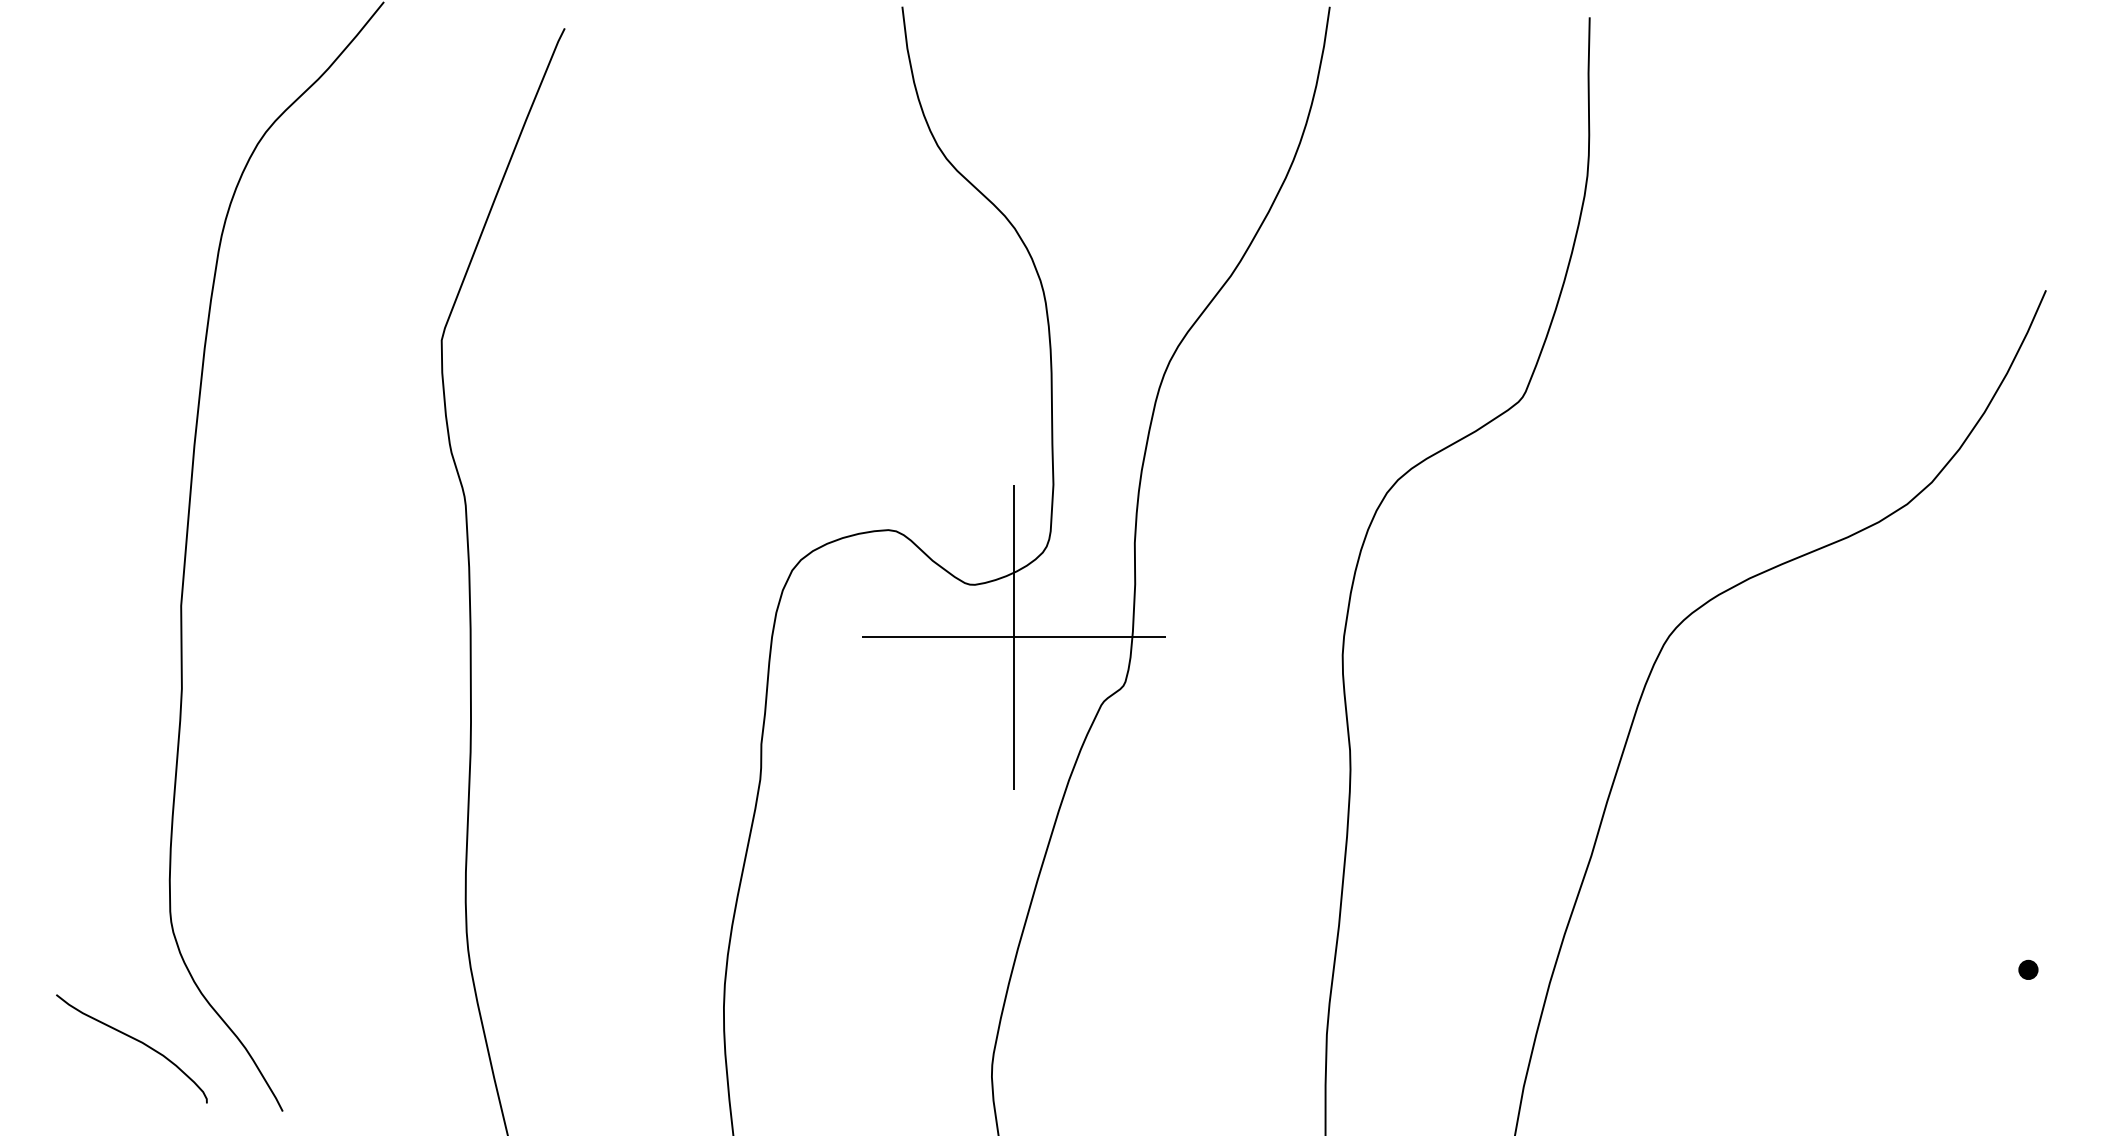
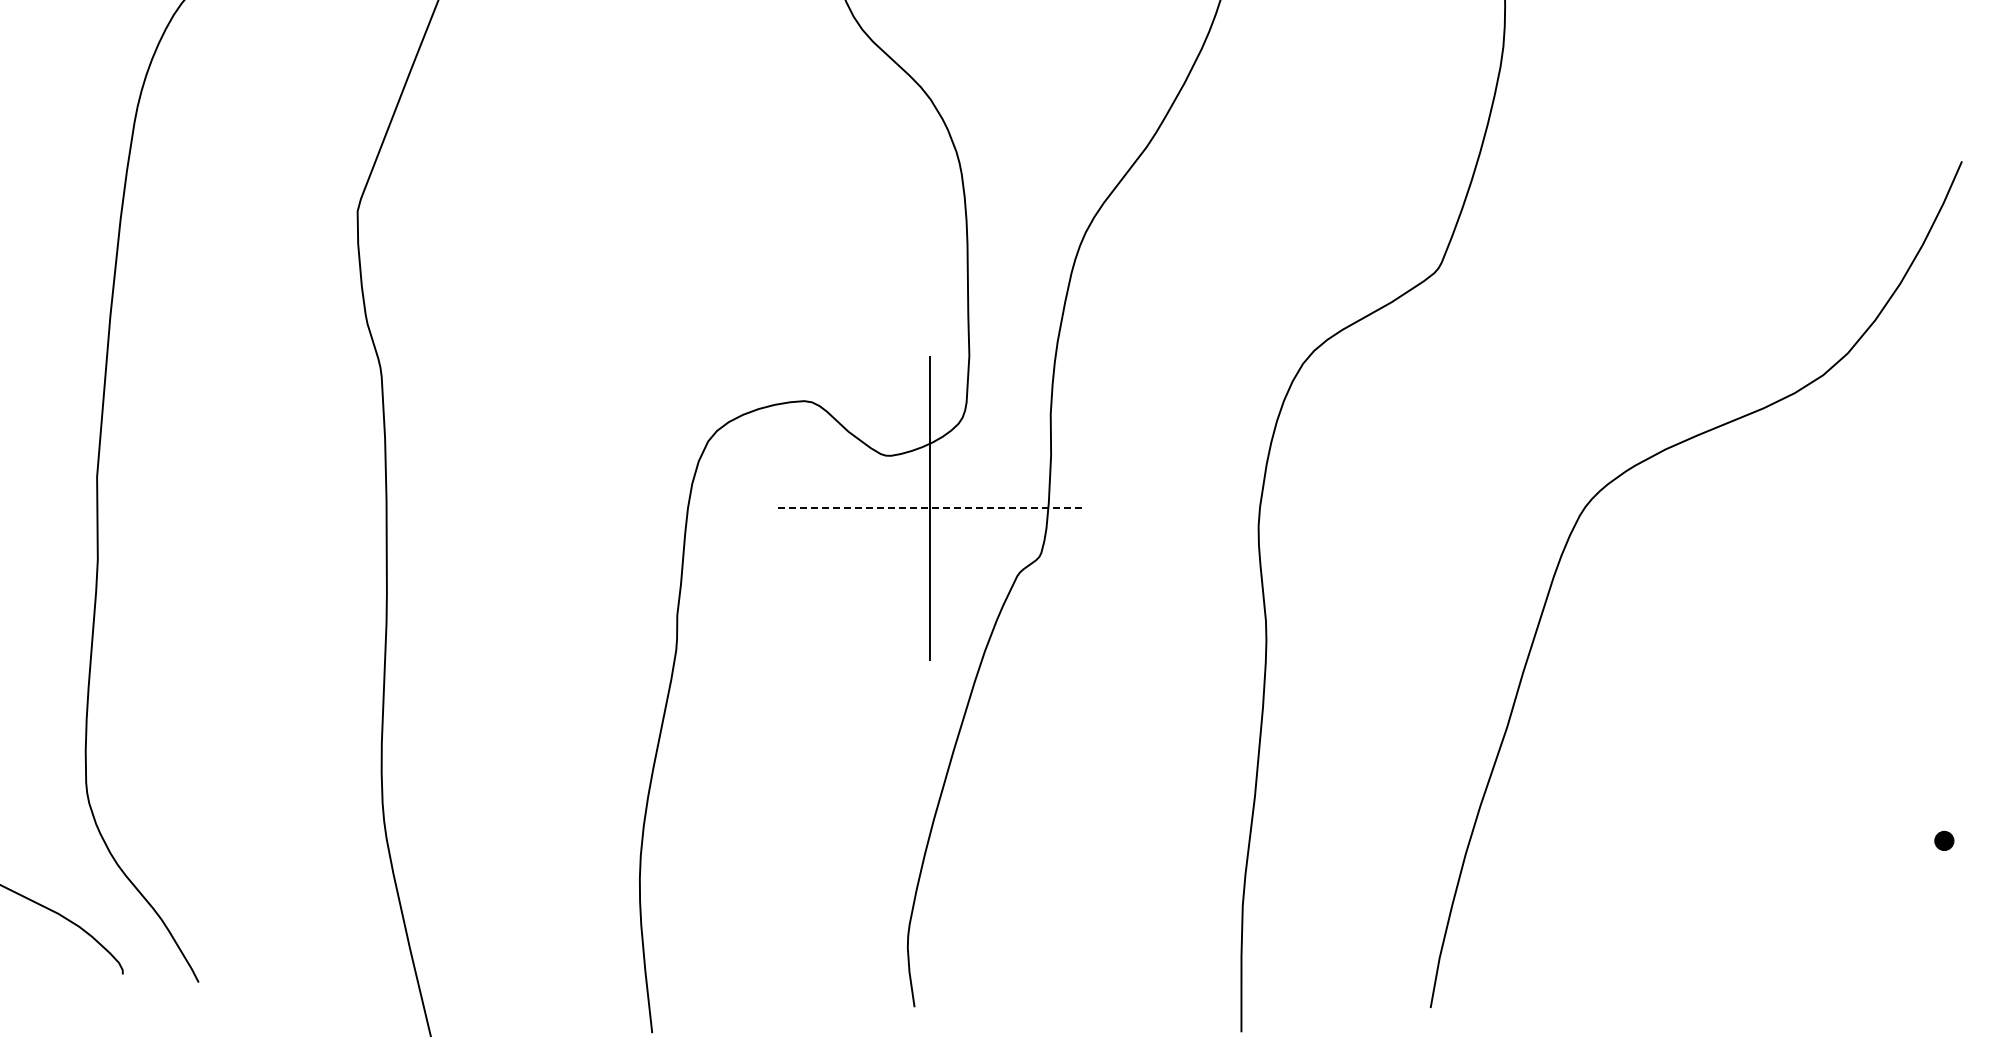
line: (1013, 637) -> (929, 508), solid -> dashed

